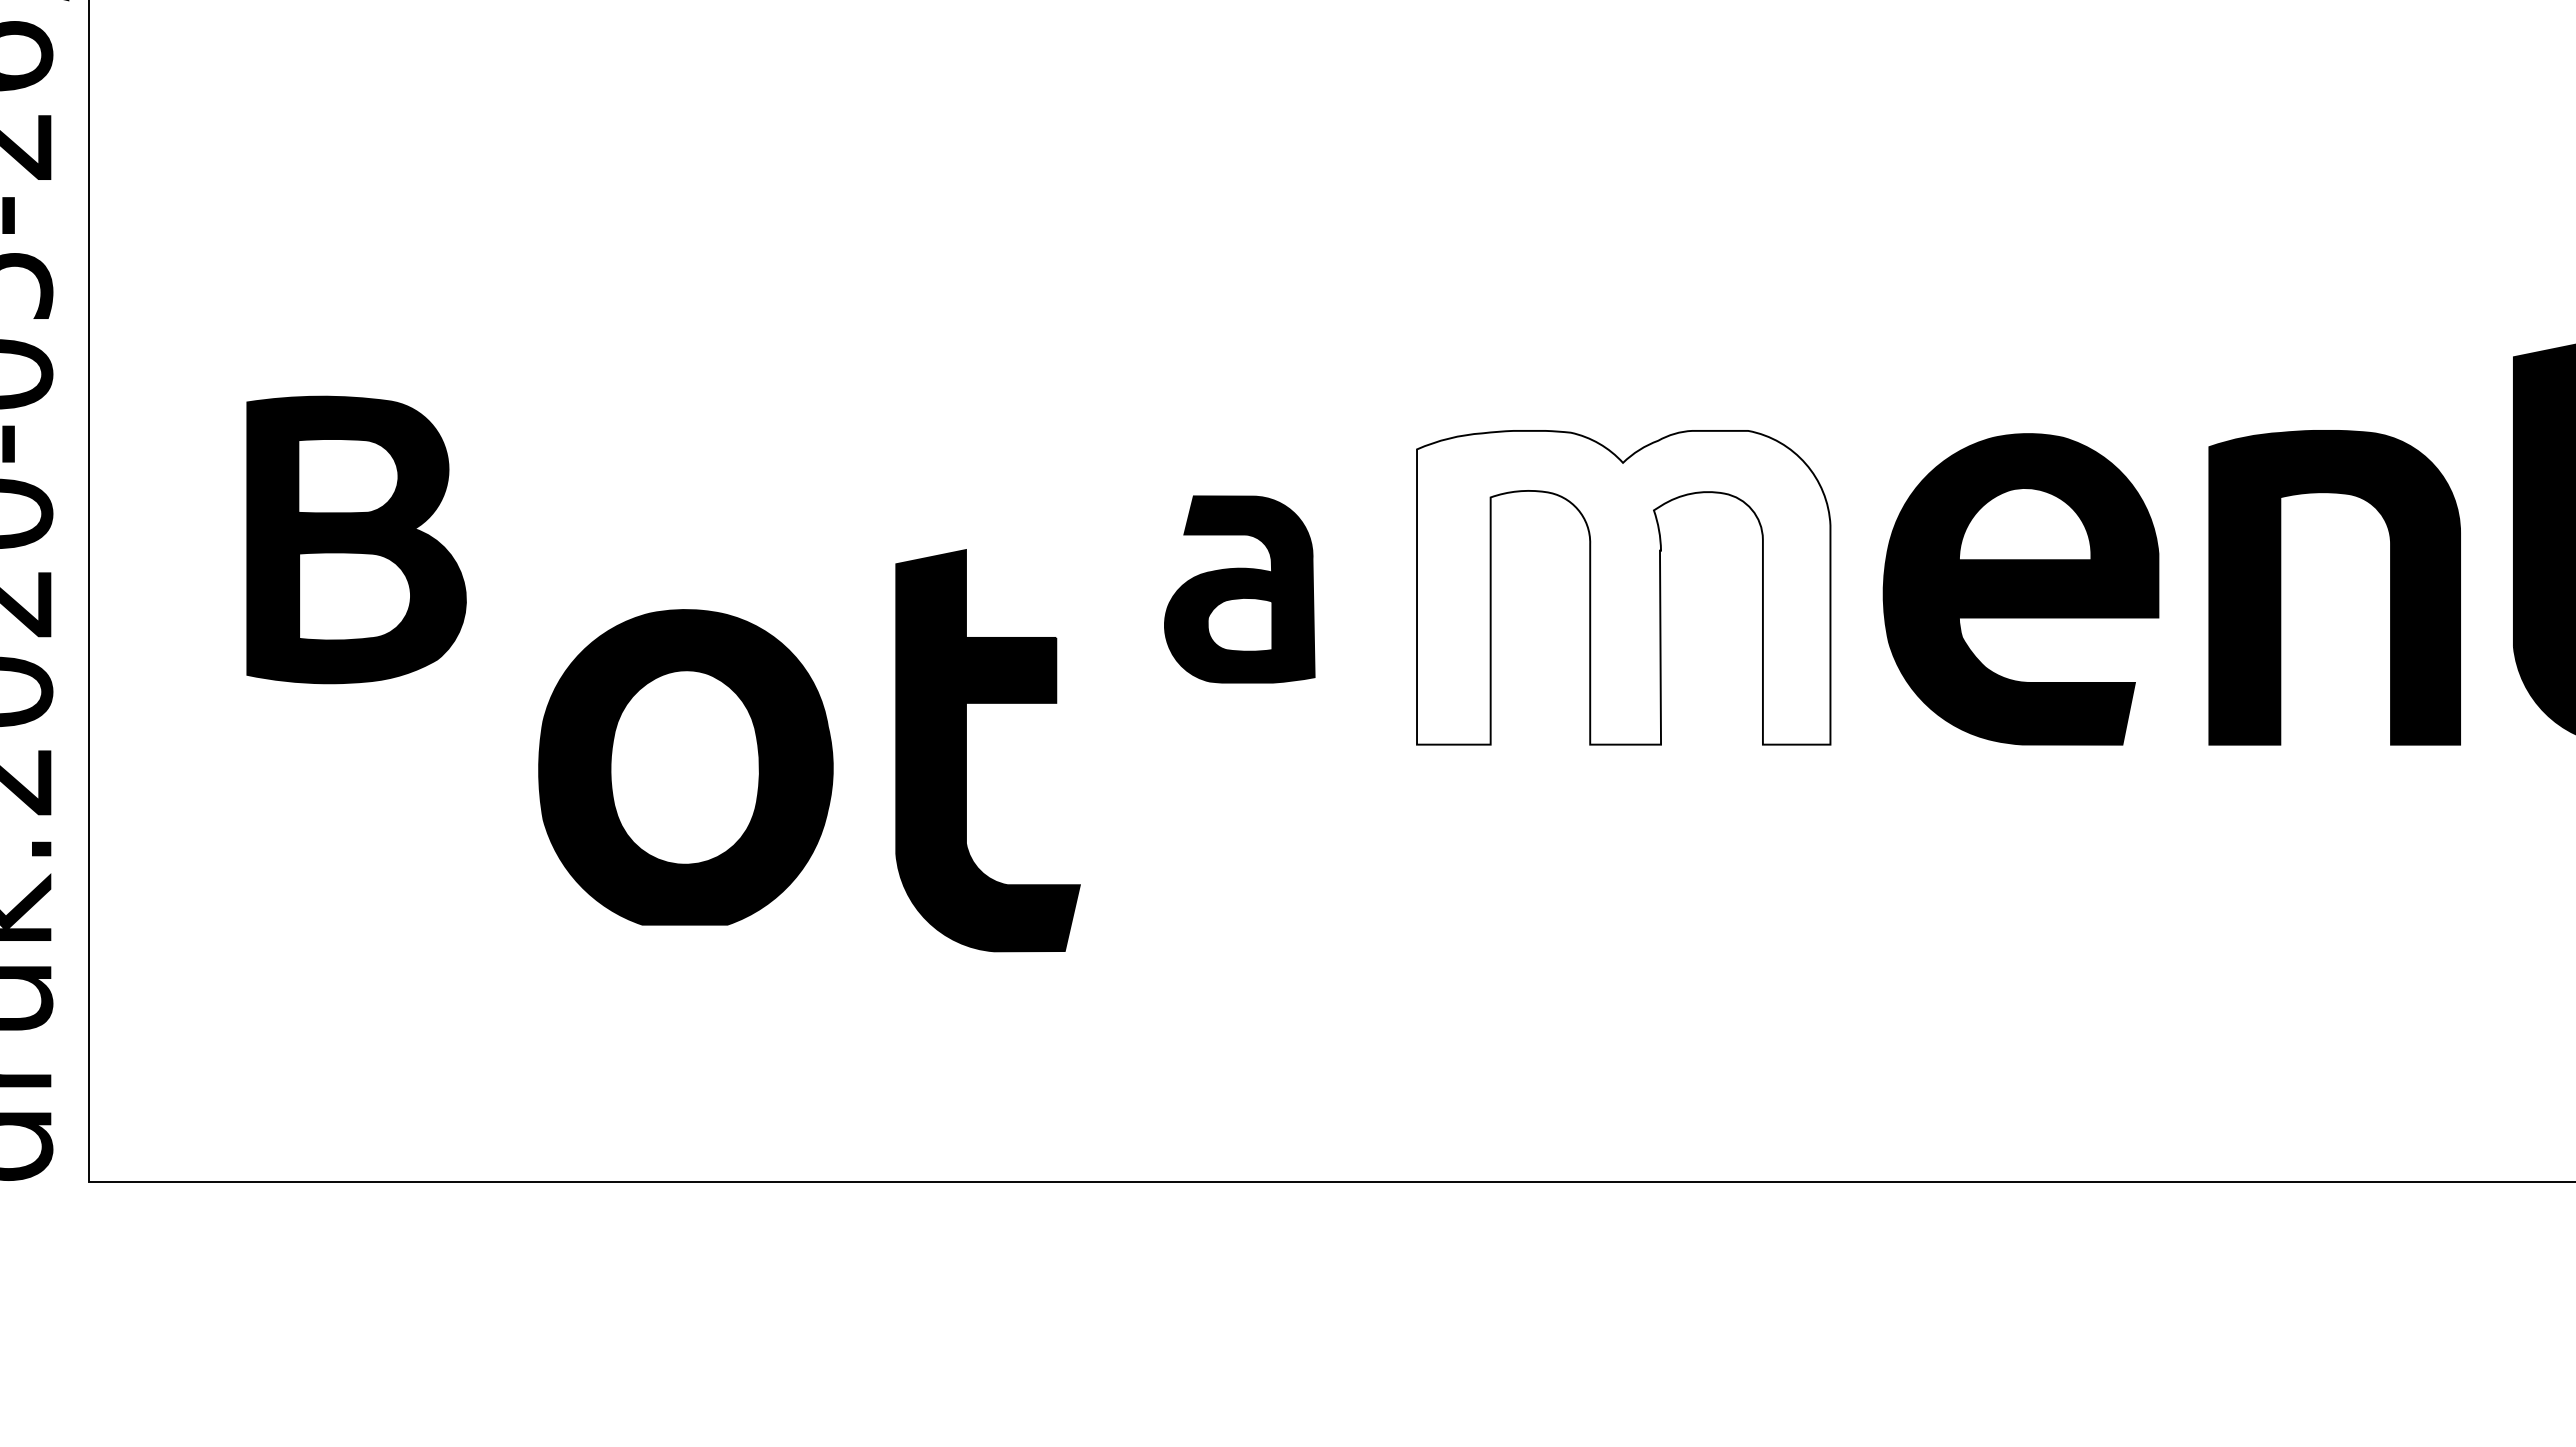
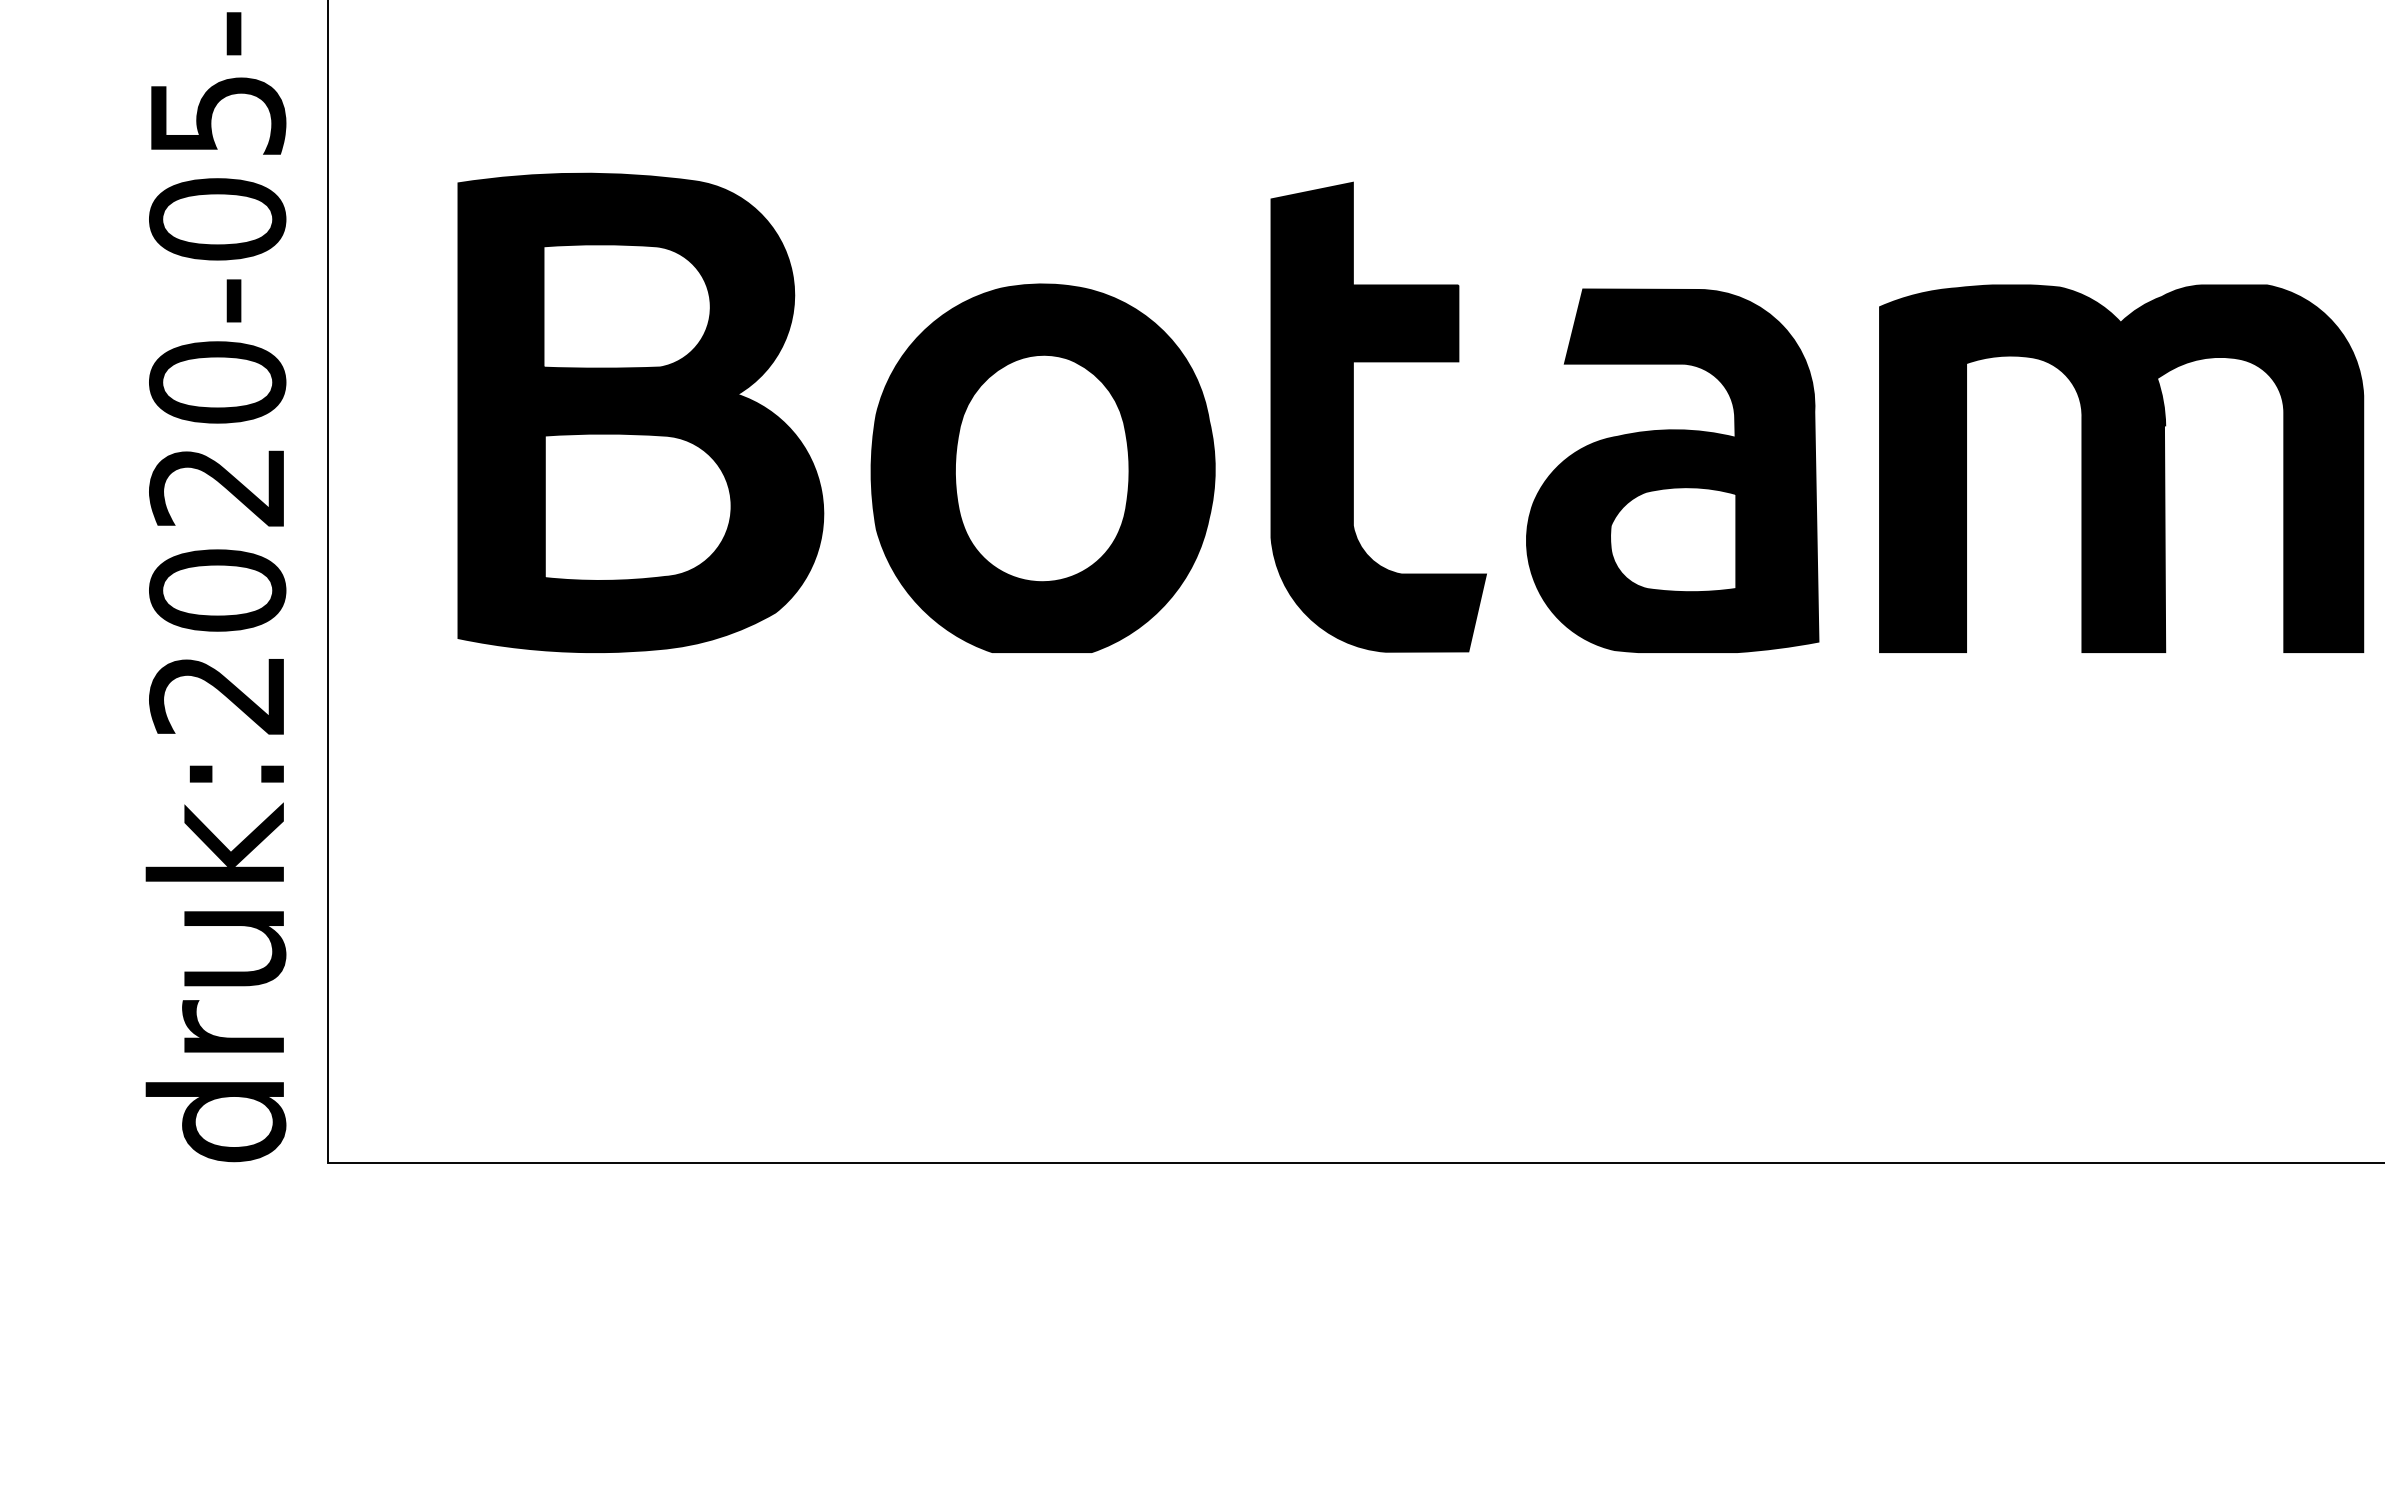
part: (356, 539) -> (640, 412), size x1.43
fill: (1623, 587) -> (2121, 468), added
part: (1239, 589) -> (1672, 470), size x1.67
part: (966, 750) -> (1353, 417), moved
part: (685, 767) -> (1042, 468), moved

